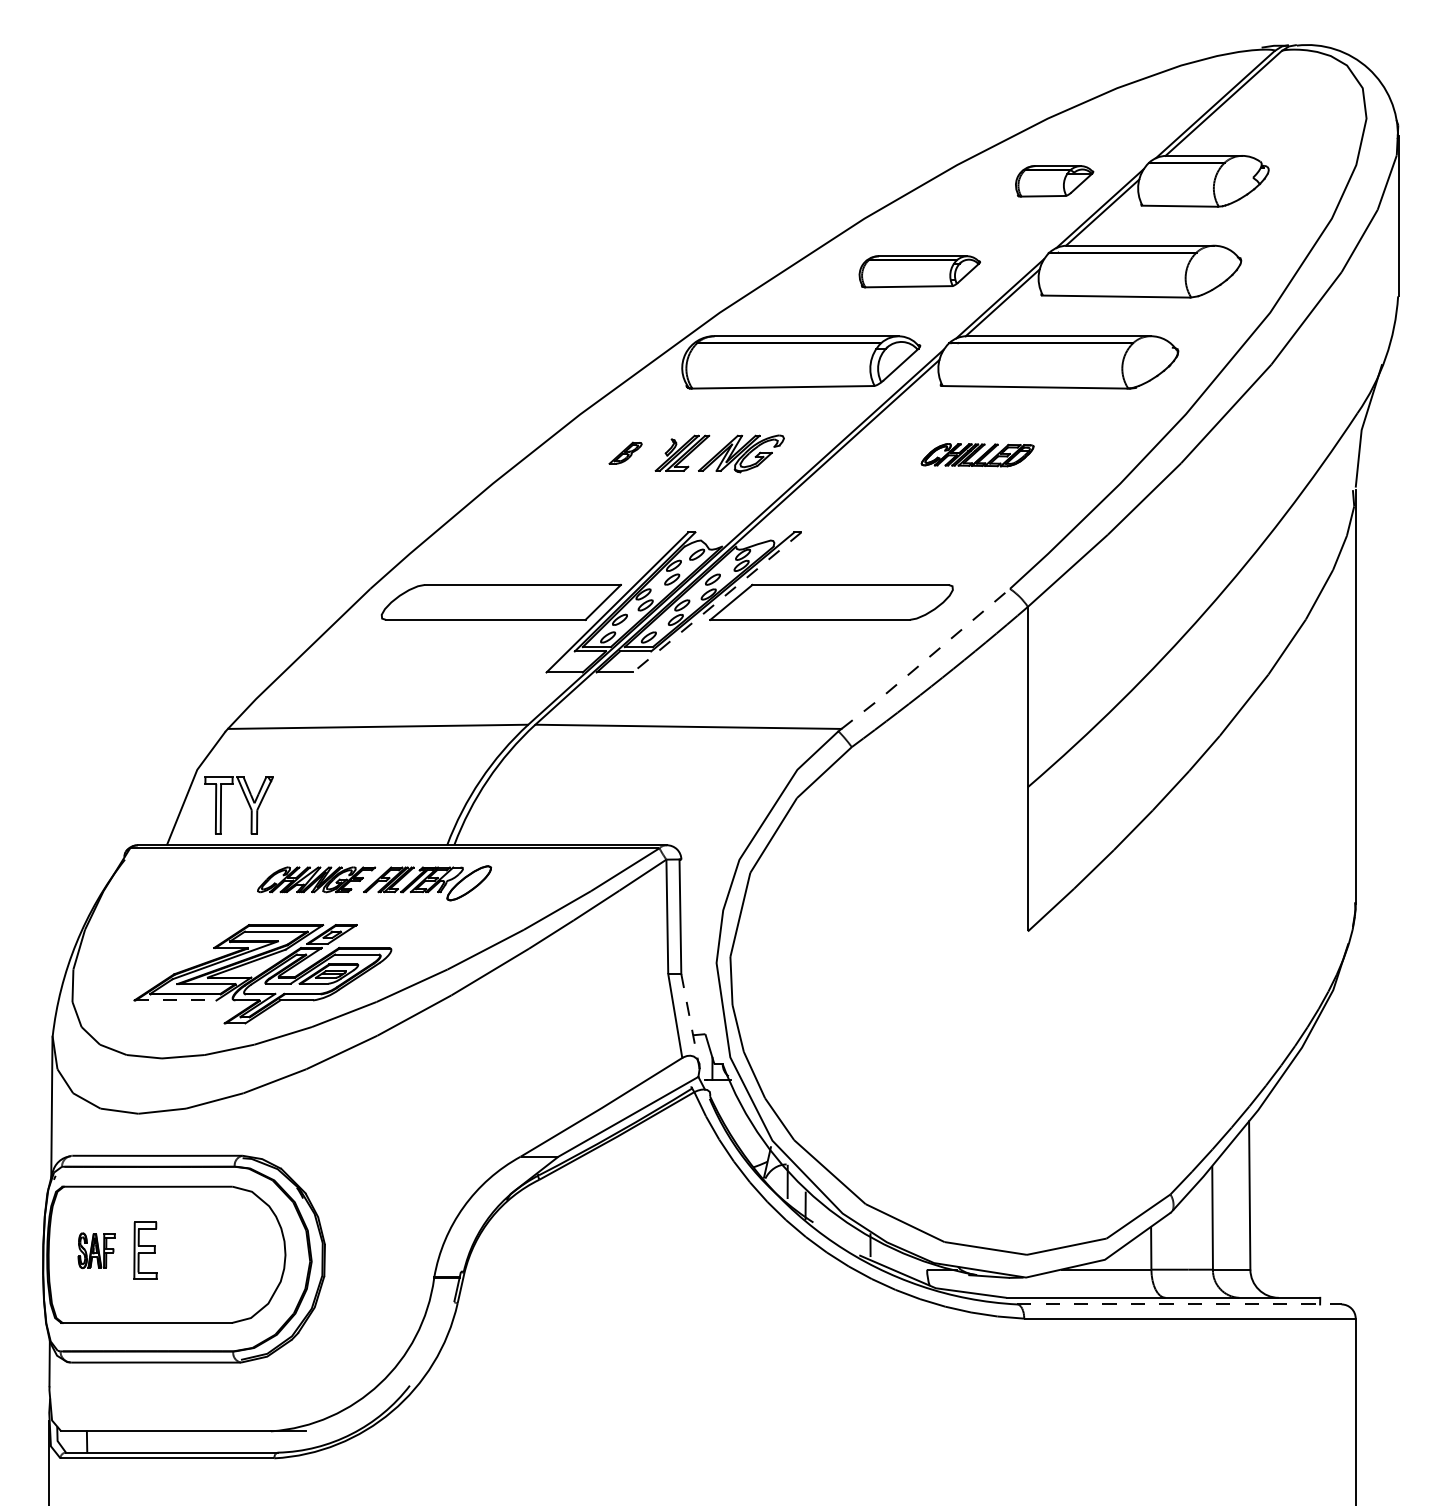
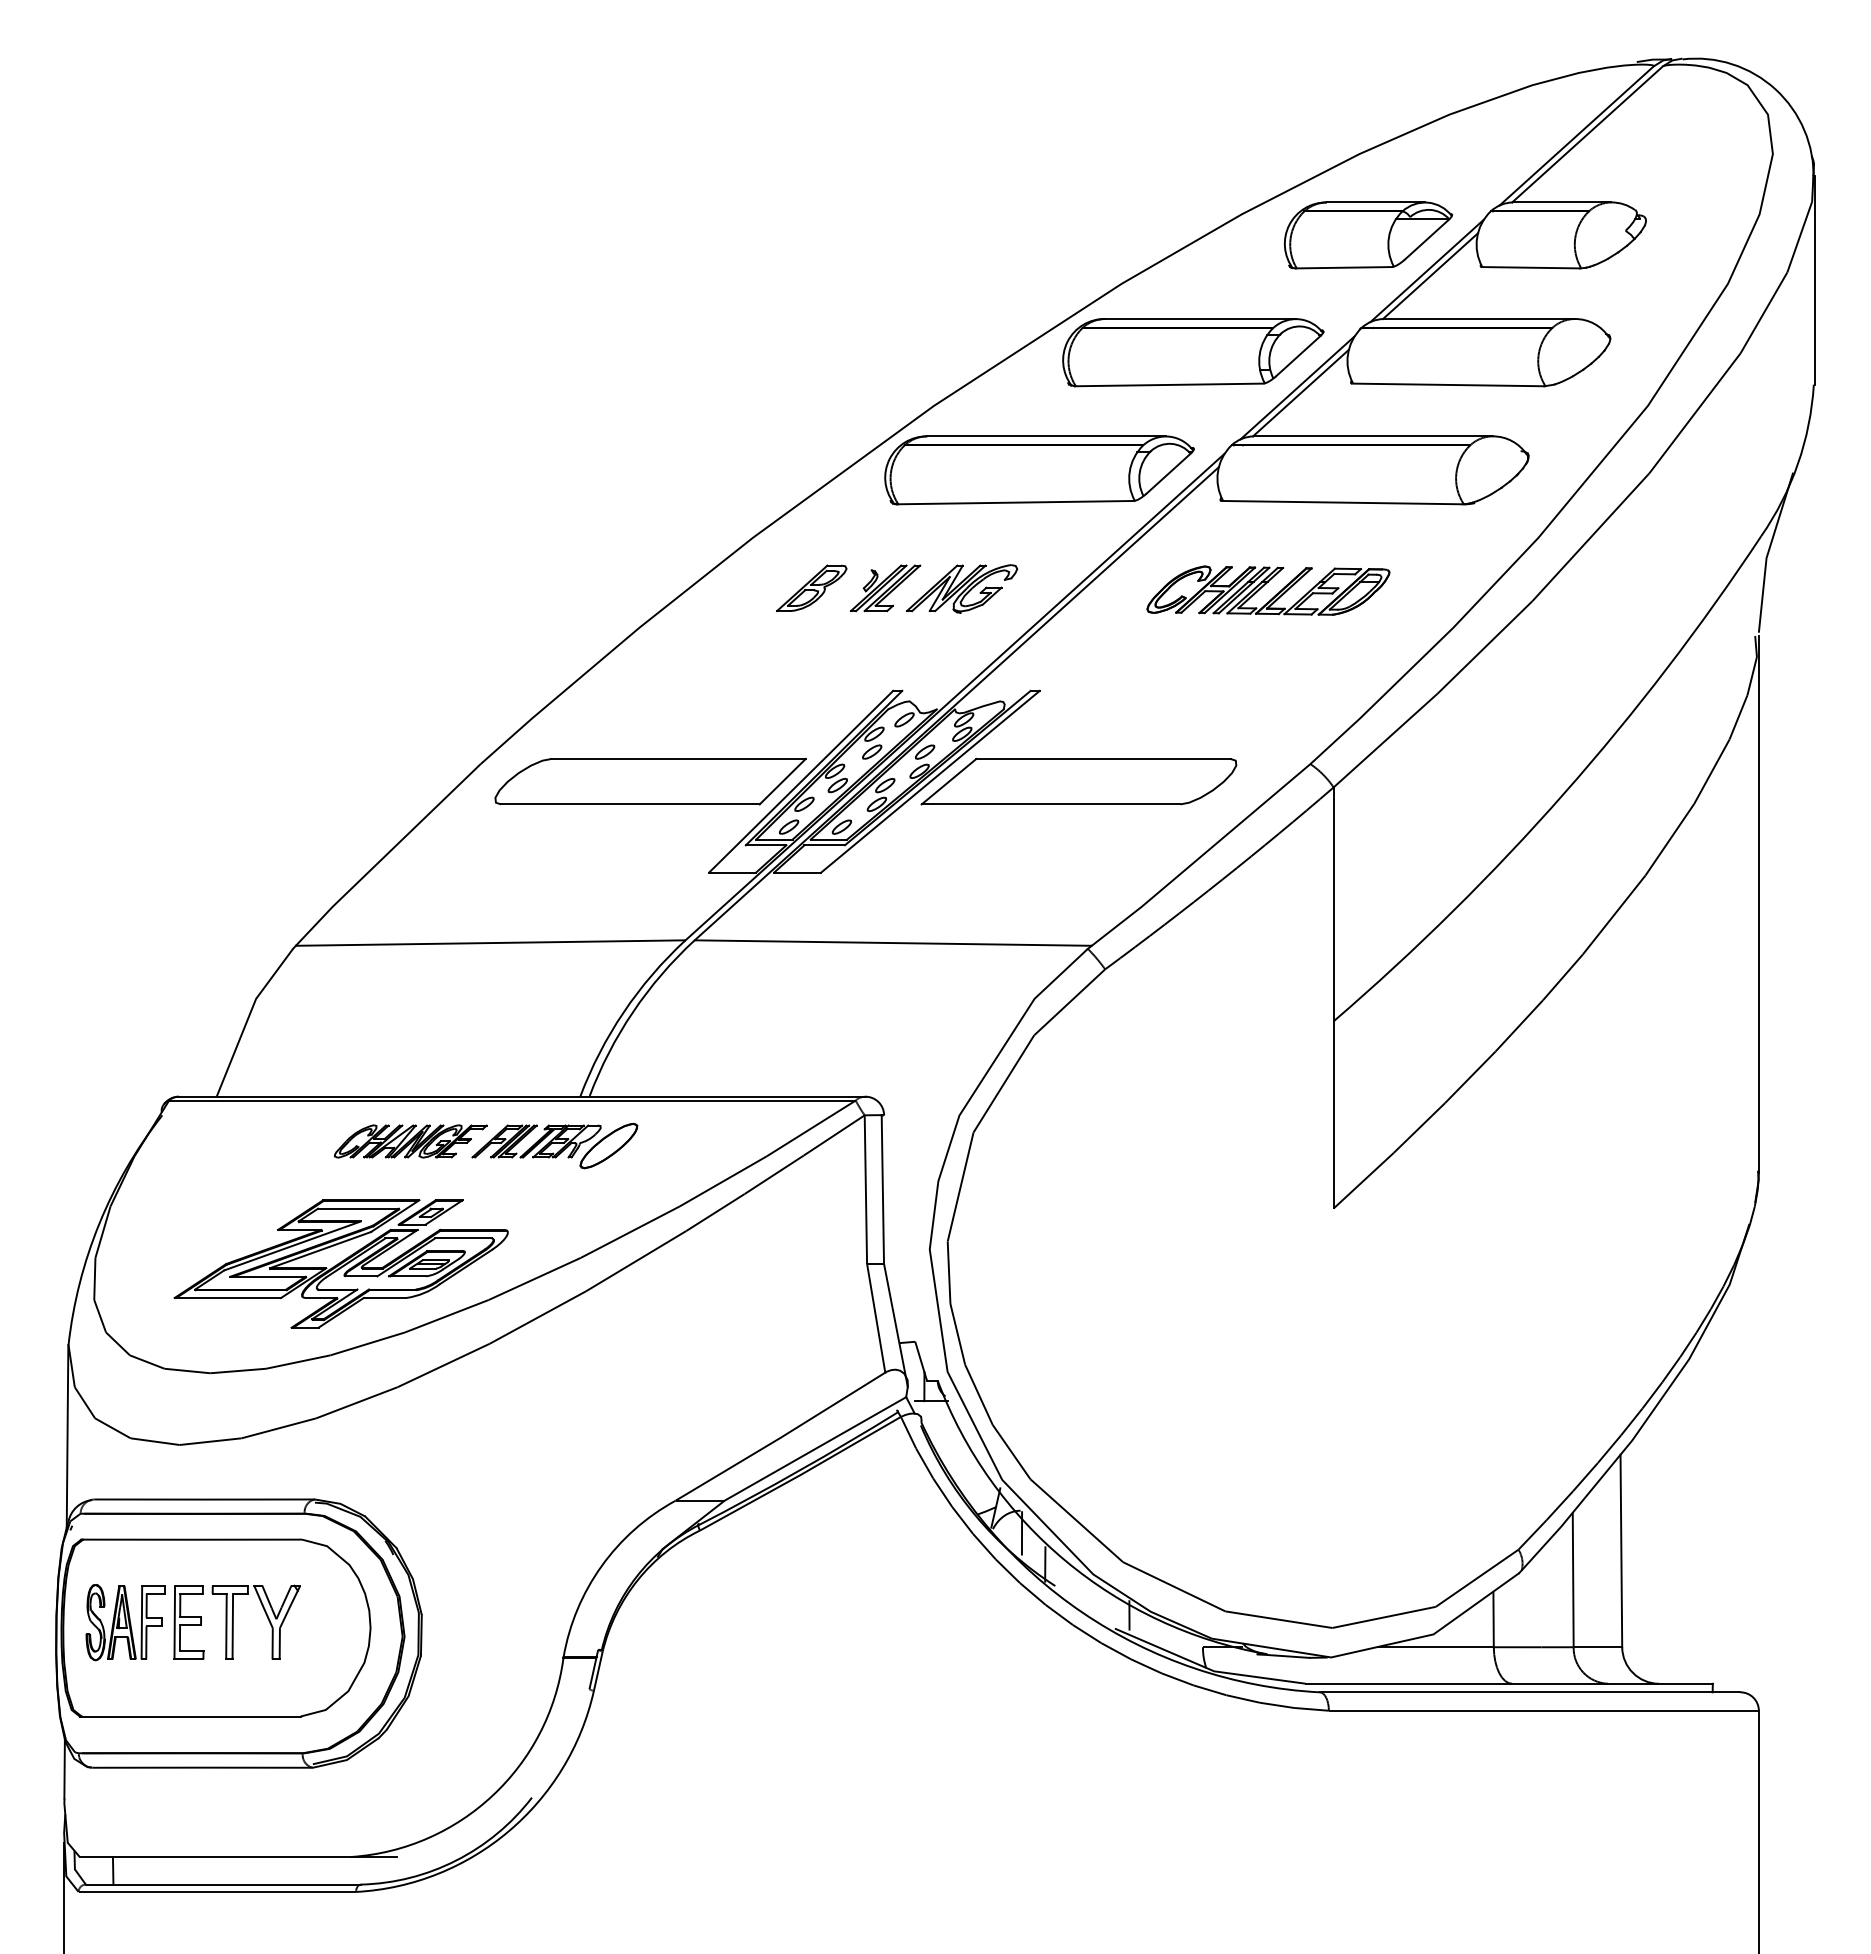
part: (1054, 181) -> (1367, 235), size x1.67
part: (919, 271) -> (1193, 352), size x1.67
part: (625, 452) -> (811, 587), size x1.67
part: (977, 455) -> (1268, 590), size x1.67
line: (717, 603) -> (930, 782), dashed -> solid
line: (926, 660) -> (1201, 856), dashed -> solid
part: (246, 801) -> (266, 1616), moved
line: (175, 1000) -> (228, 1298), dashed -> solid
line: (690, 1021) -> (895, 1325), dashed -> solid
part: (96, 1250) -> (125, 1622), size x1.67
line: (1179, 1304) -> (1530, 1692), dashed -> solid

